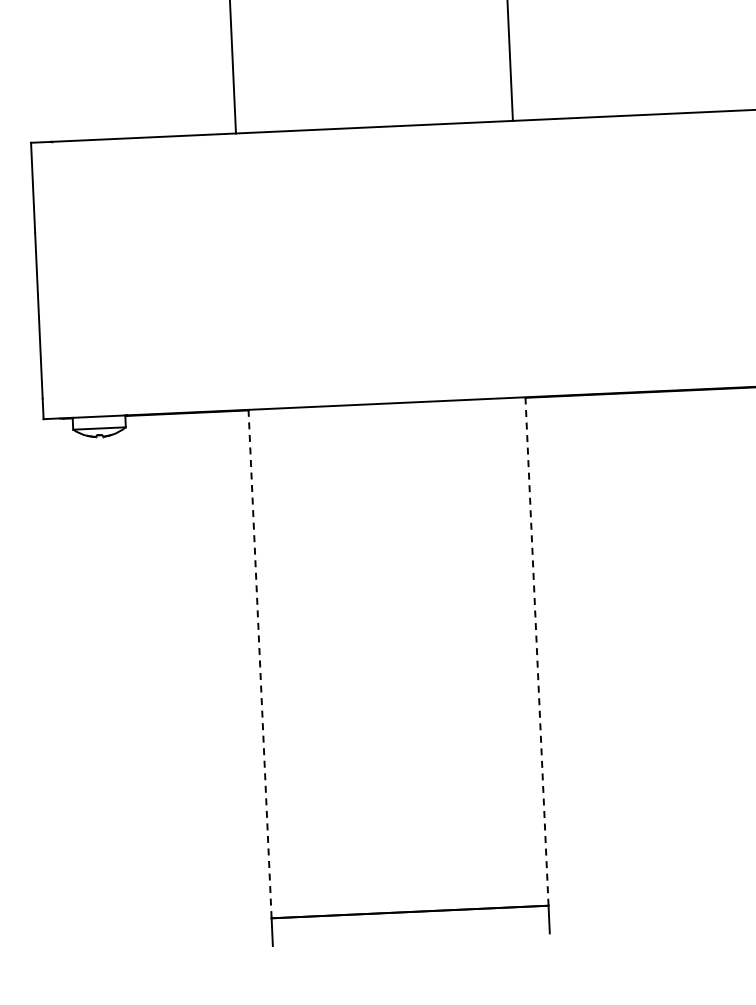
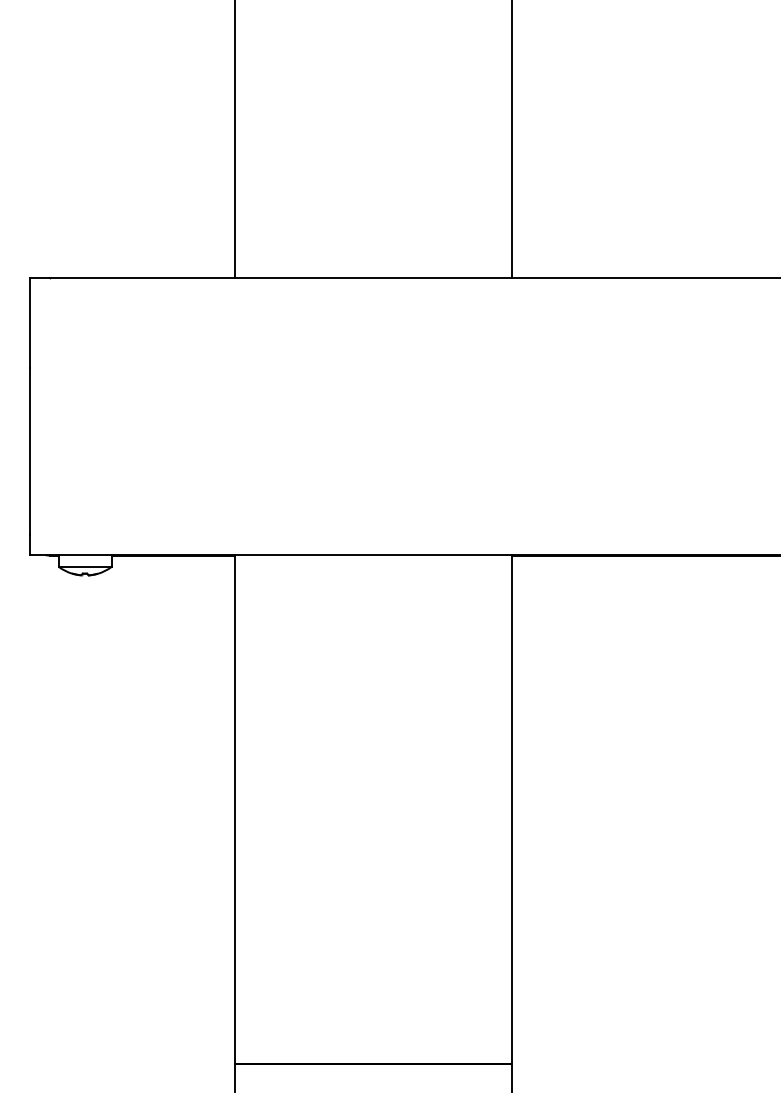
line: (537, 651) -> (512, 809), dashed -> solid
line: (259, 664) -> (234, 810), dashed -> solid

